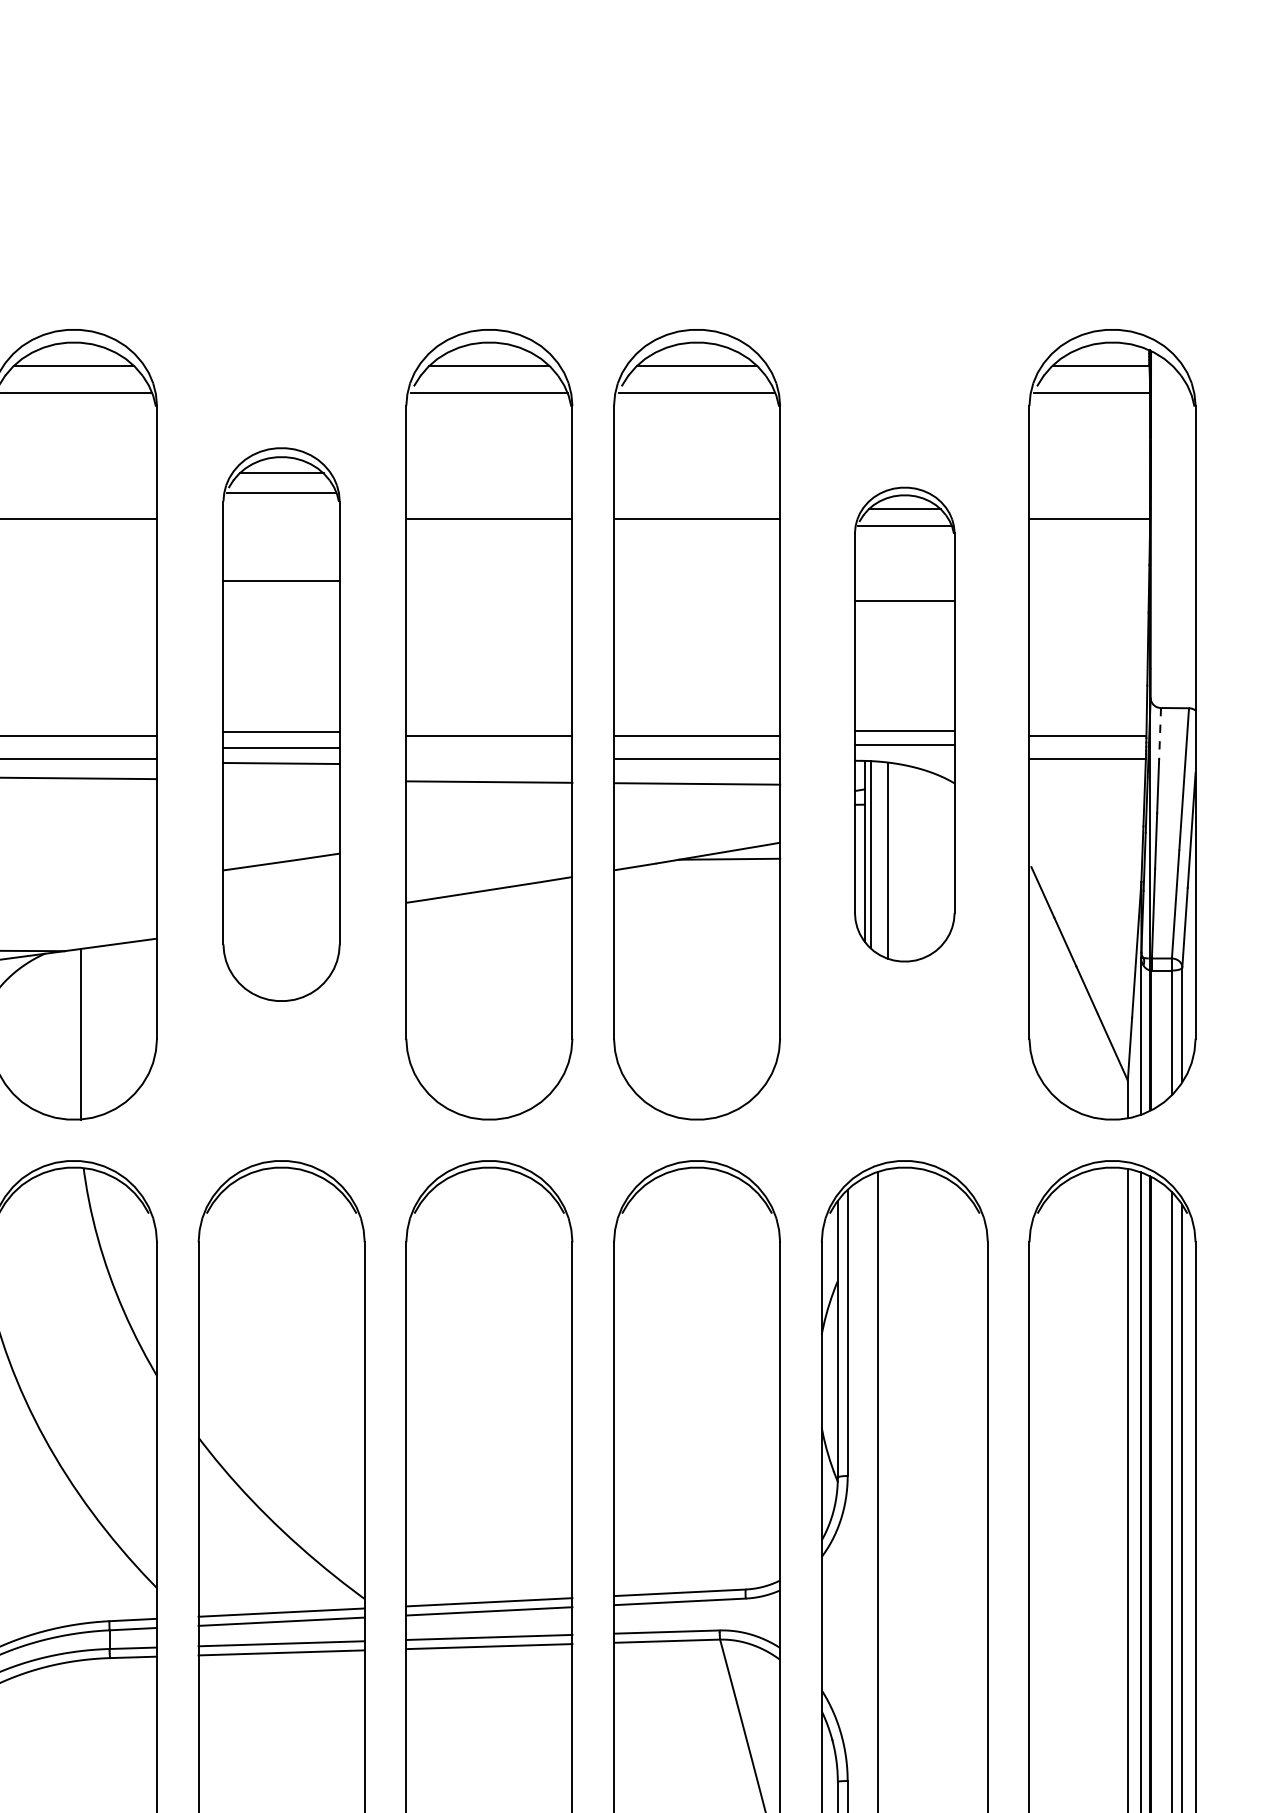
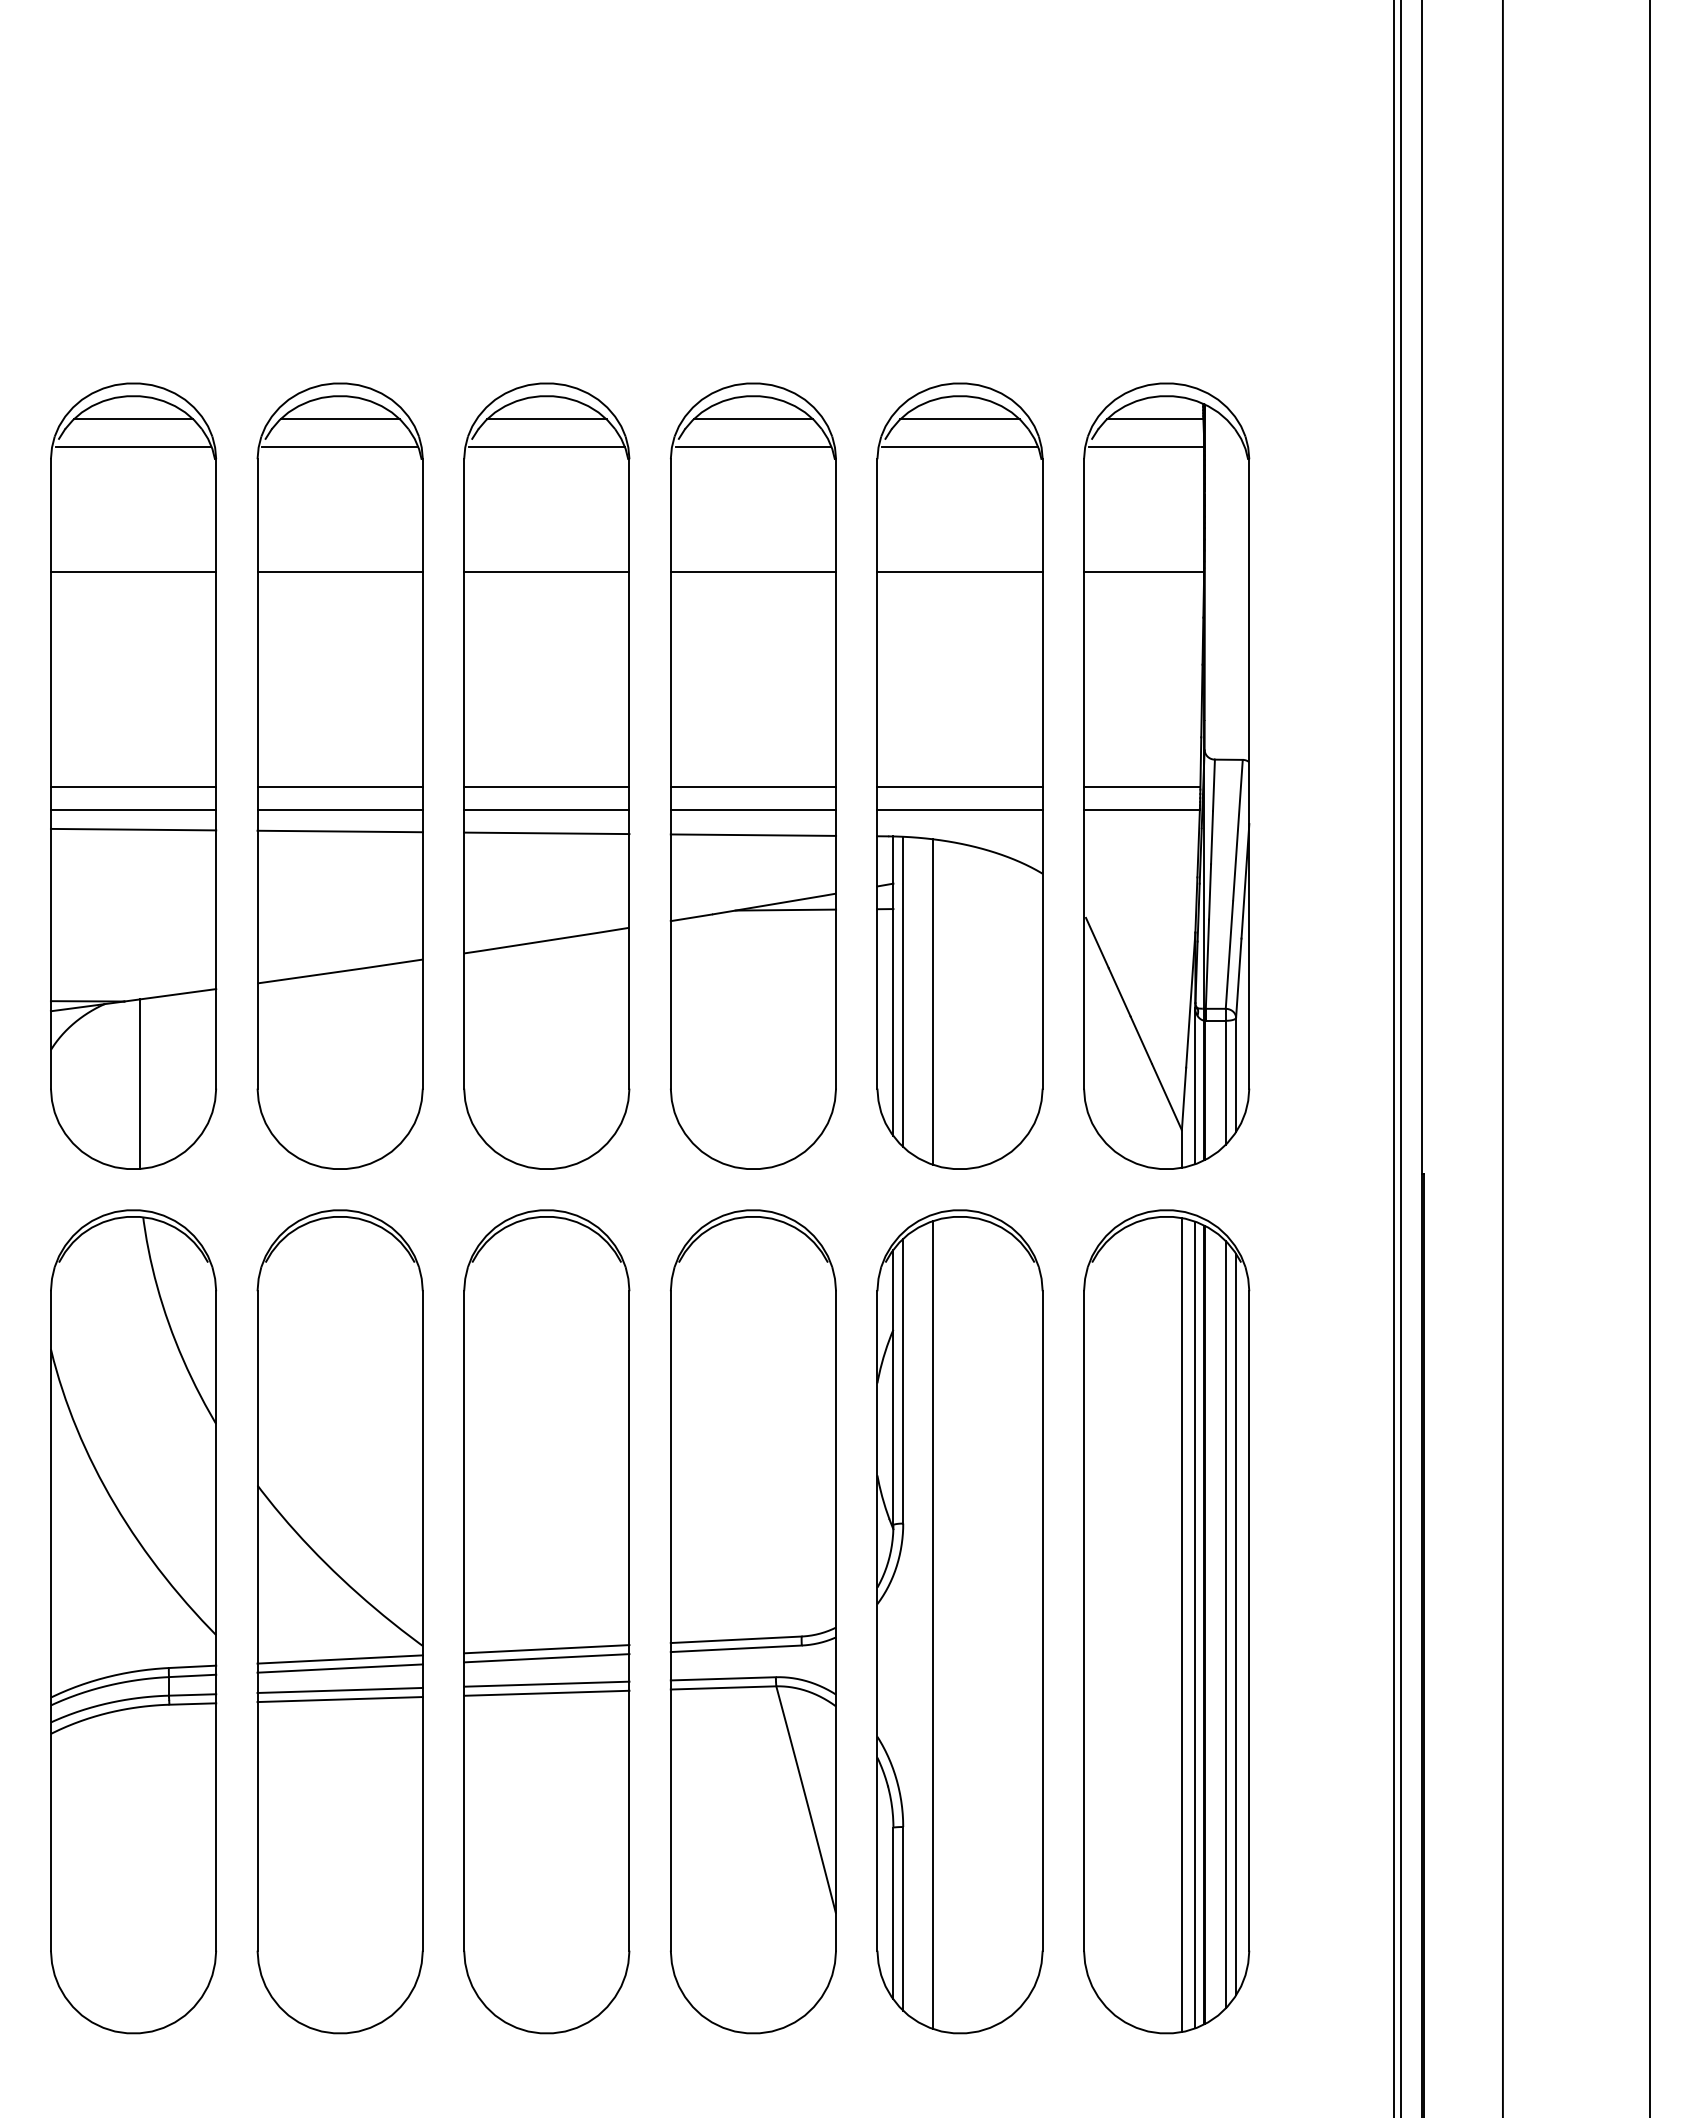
part: (280, 723) -> (339, 775), size x1.43
part: (904, 723) -> (959, 775), size x1.67
line: (1159, 734) -> (1213, 785), dashed -> solid
line: (489, 758) -> (546, 809), added

